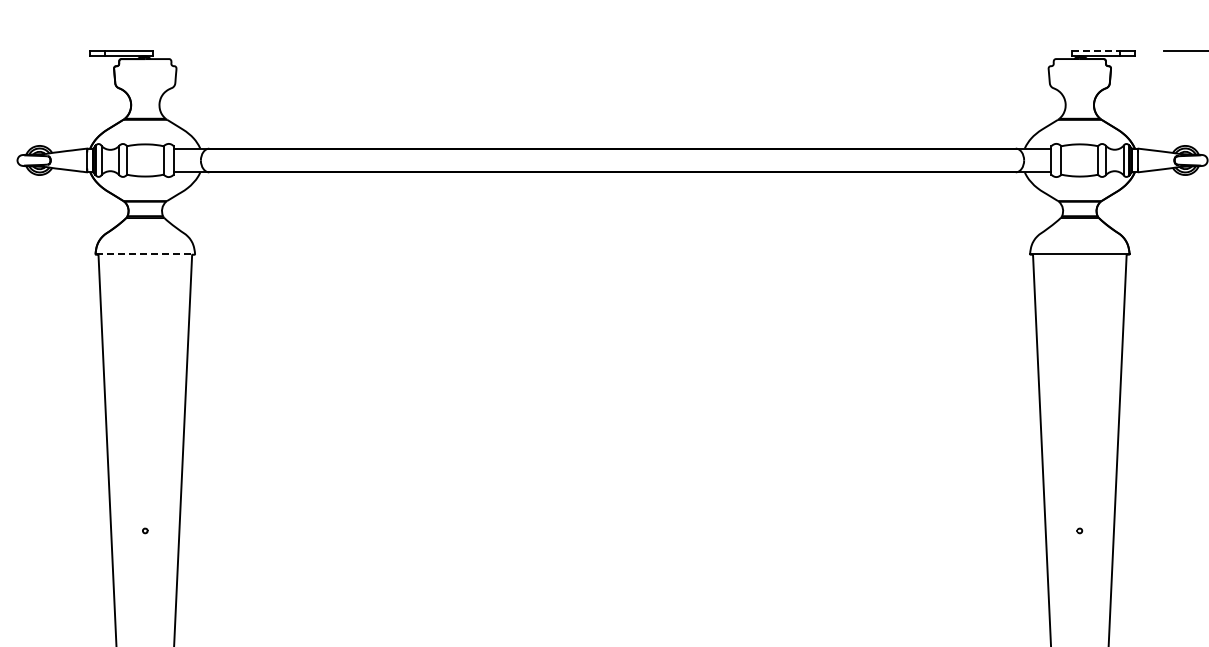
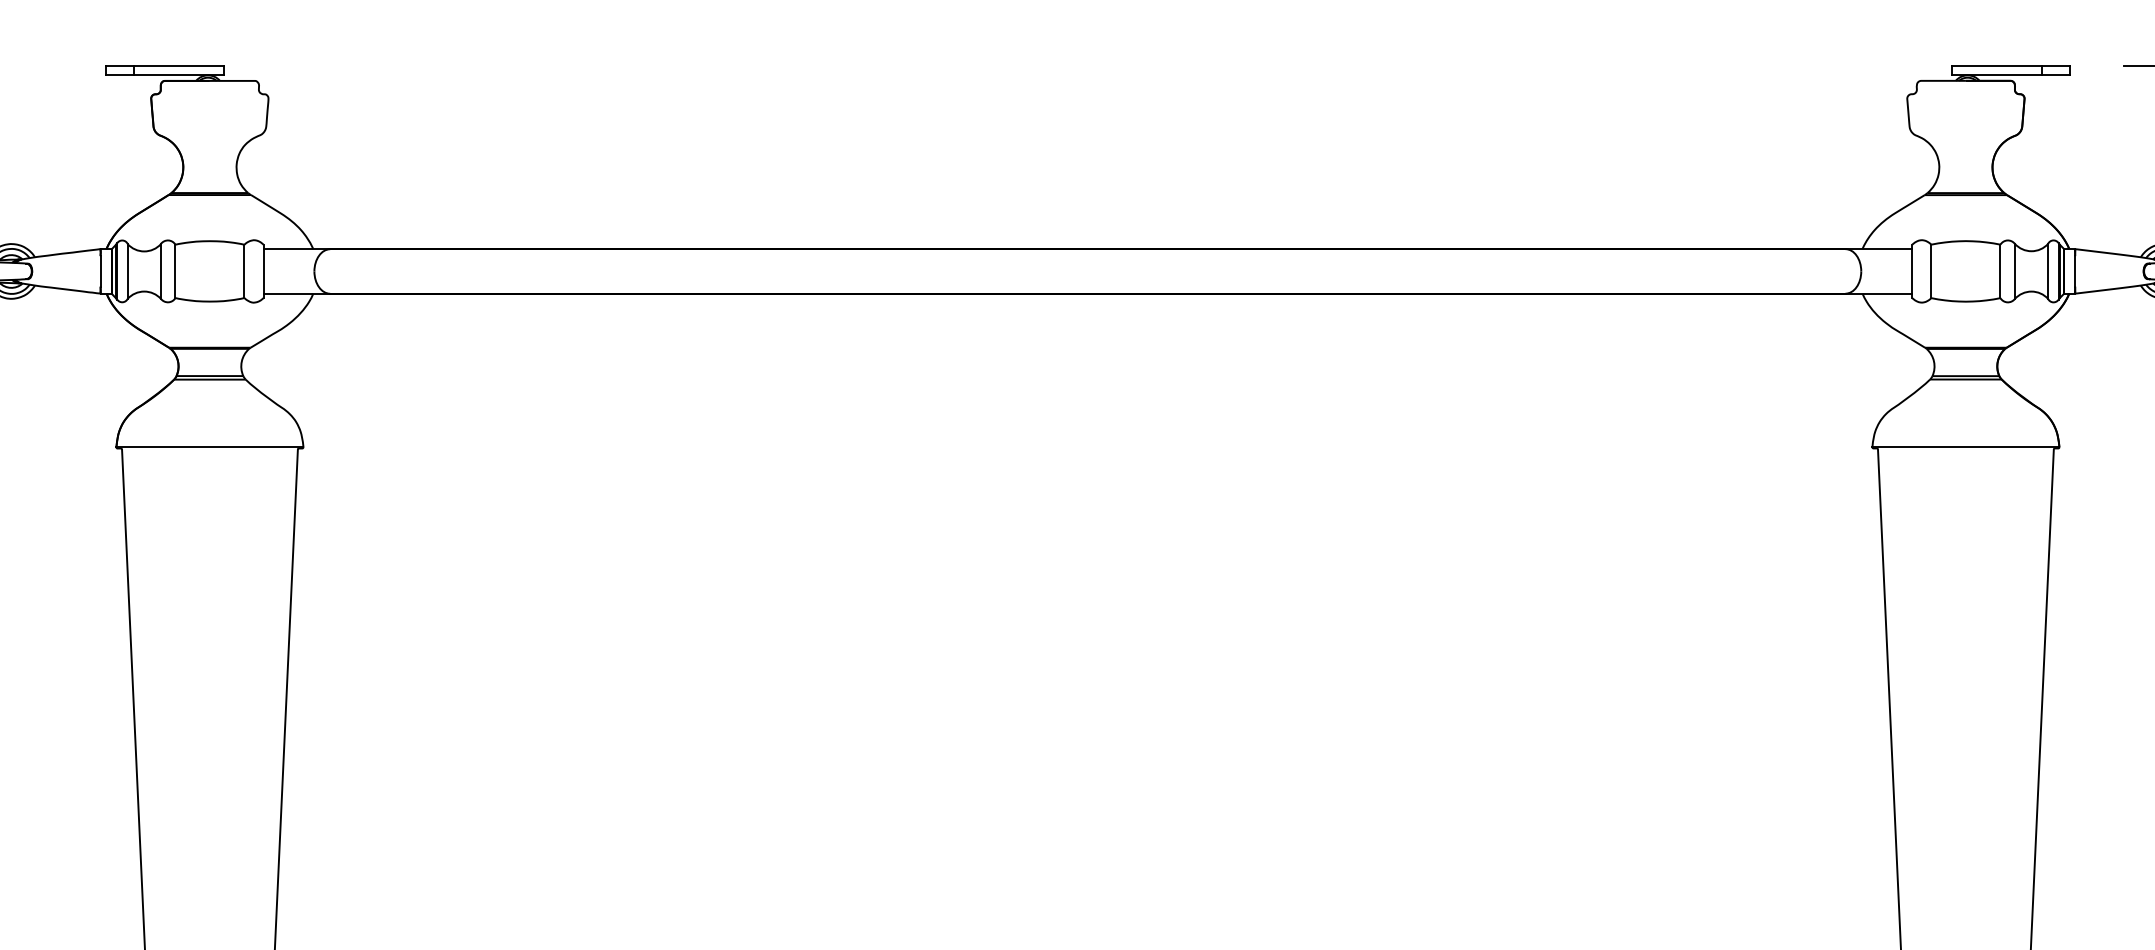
line: (1096, 51) -> (1997, 66), dashed -> solid
line: (145, 254) -> (210, 448), dashed -> solid

